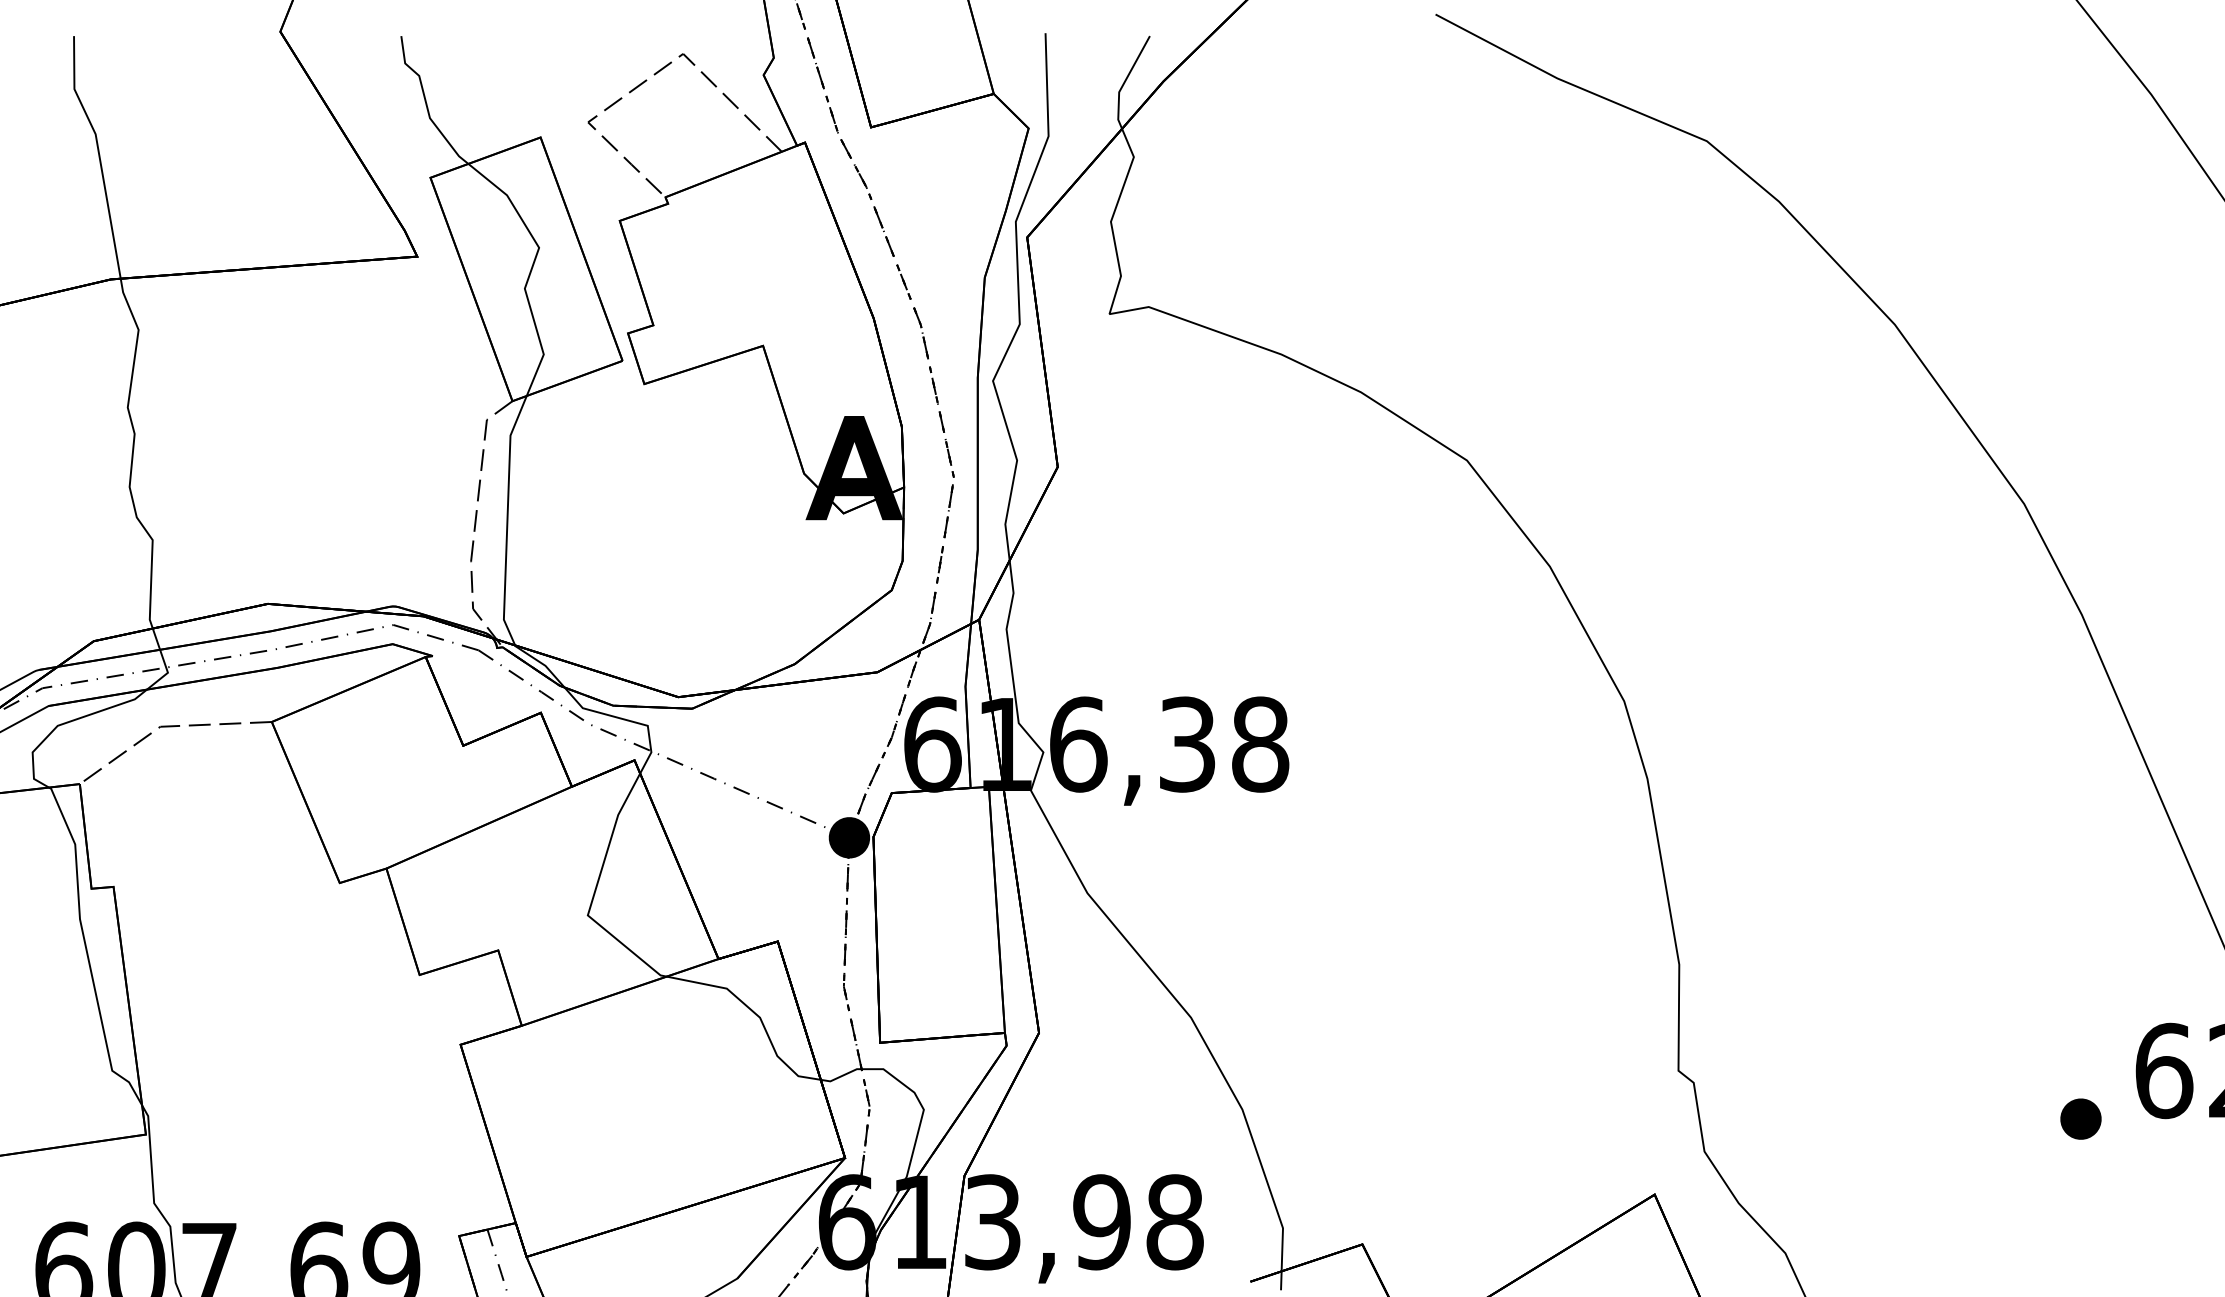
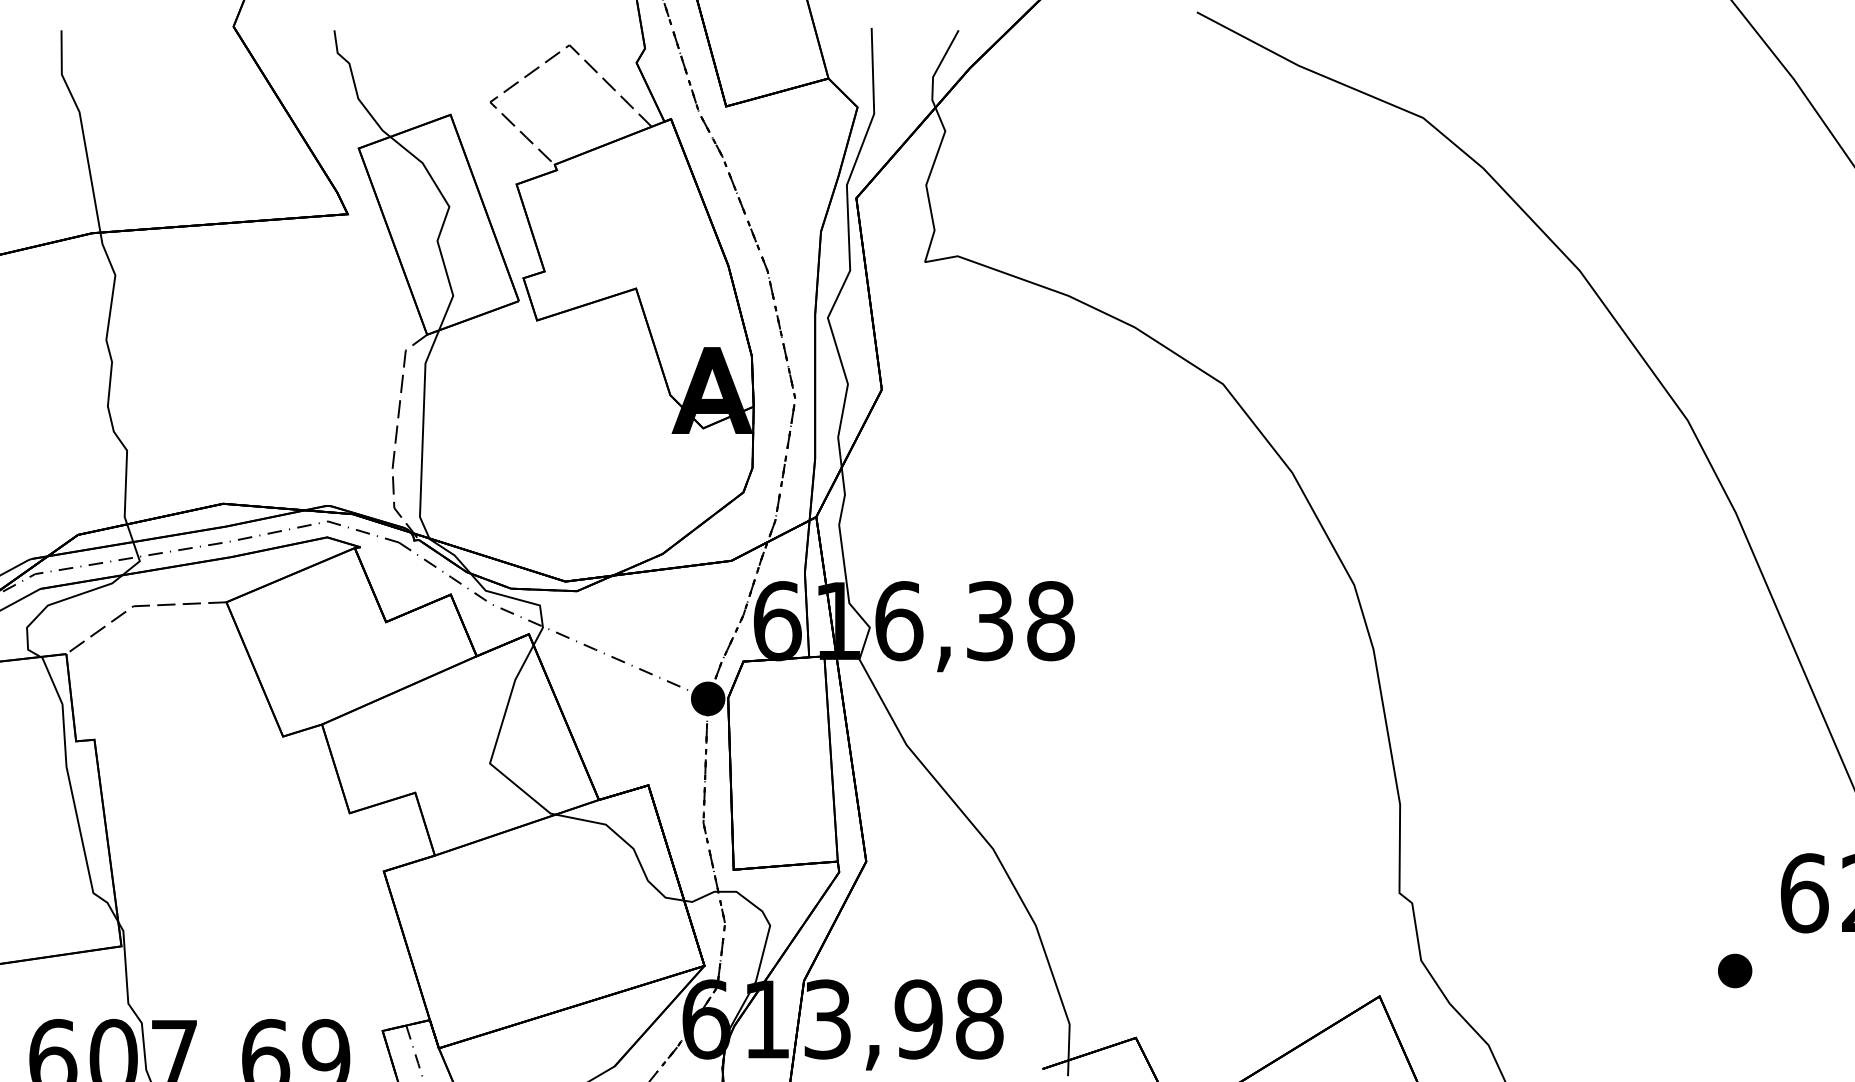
part: (2080, 1118) -> (1734, 970), moved

